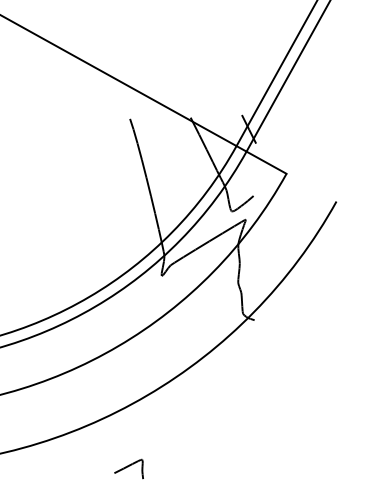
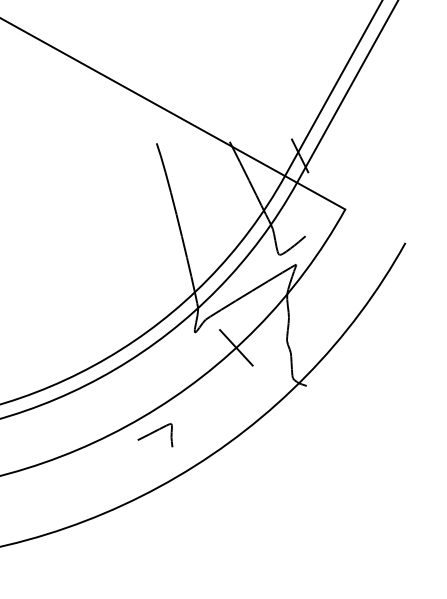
line: (195, 288) -> (235, 347), added
part: (128, 468) -> (154, 434), moved

